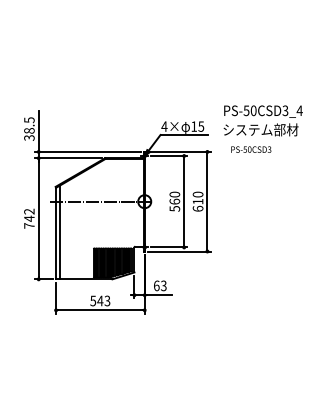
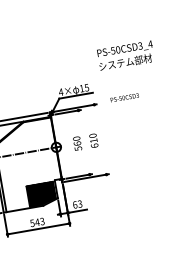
text: (262, 120) -> (125, 55), moved
line: (184, 201) -> (84, 142), removed
line: (207, 201) -> (100, 139), removed

